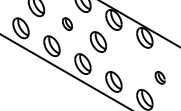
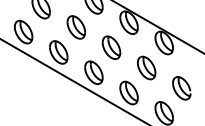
part: (67, 23) -> (76, 26), size x1.67
part: (128, 59) -> (145, 67), added
part: (159, 77) -> (180, 87), size x1.67

